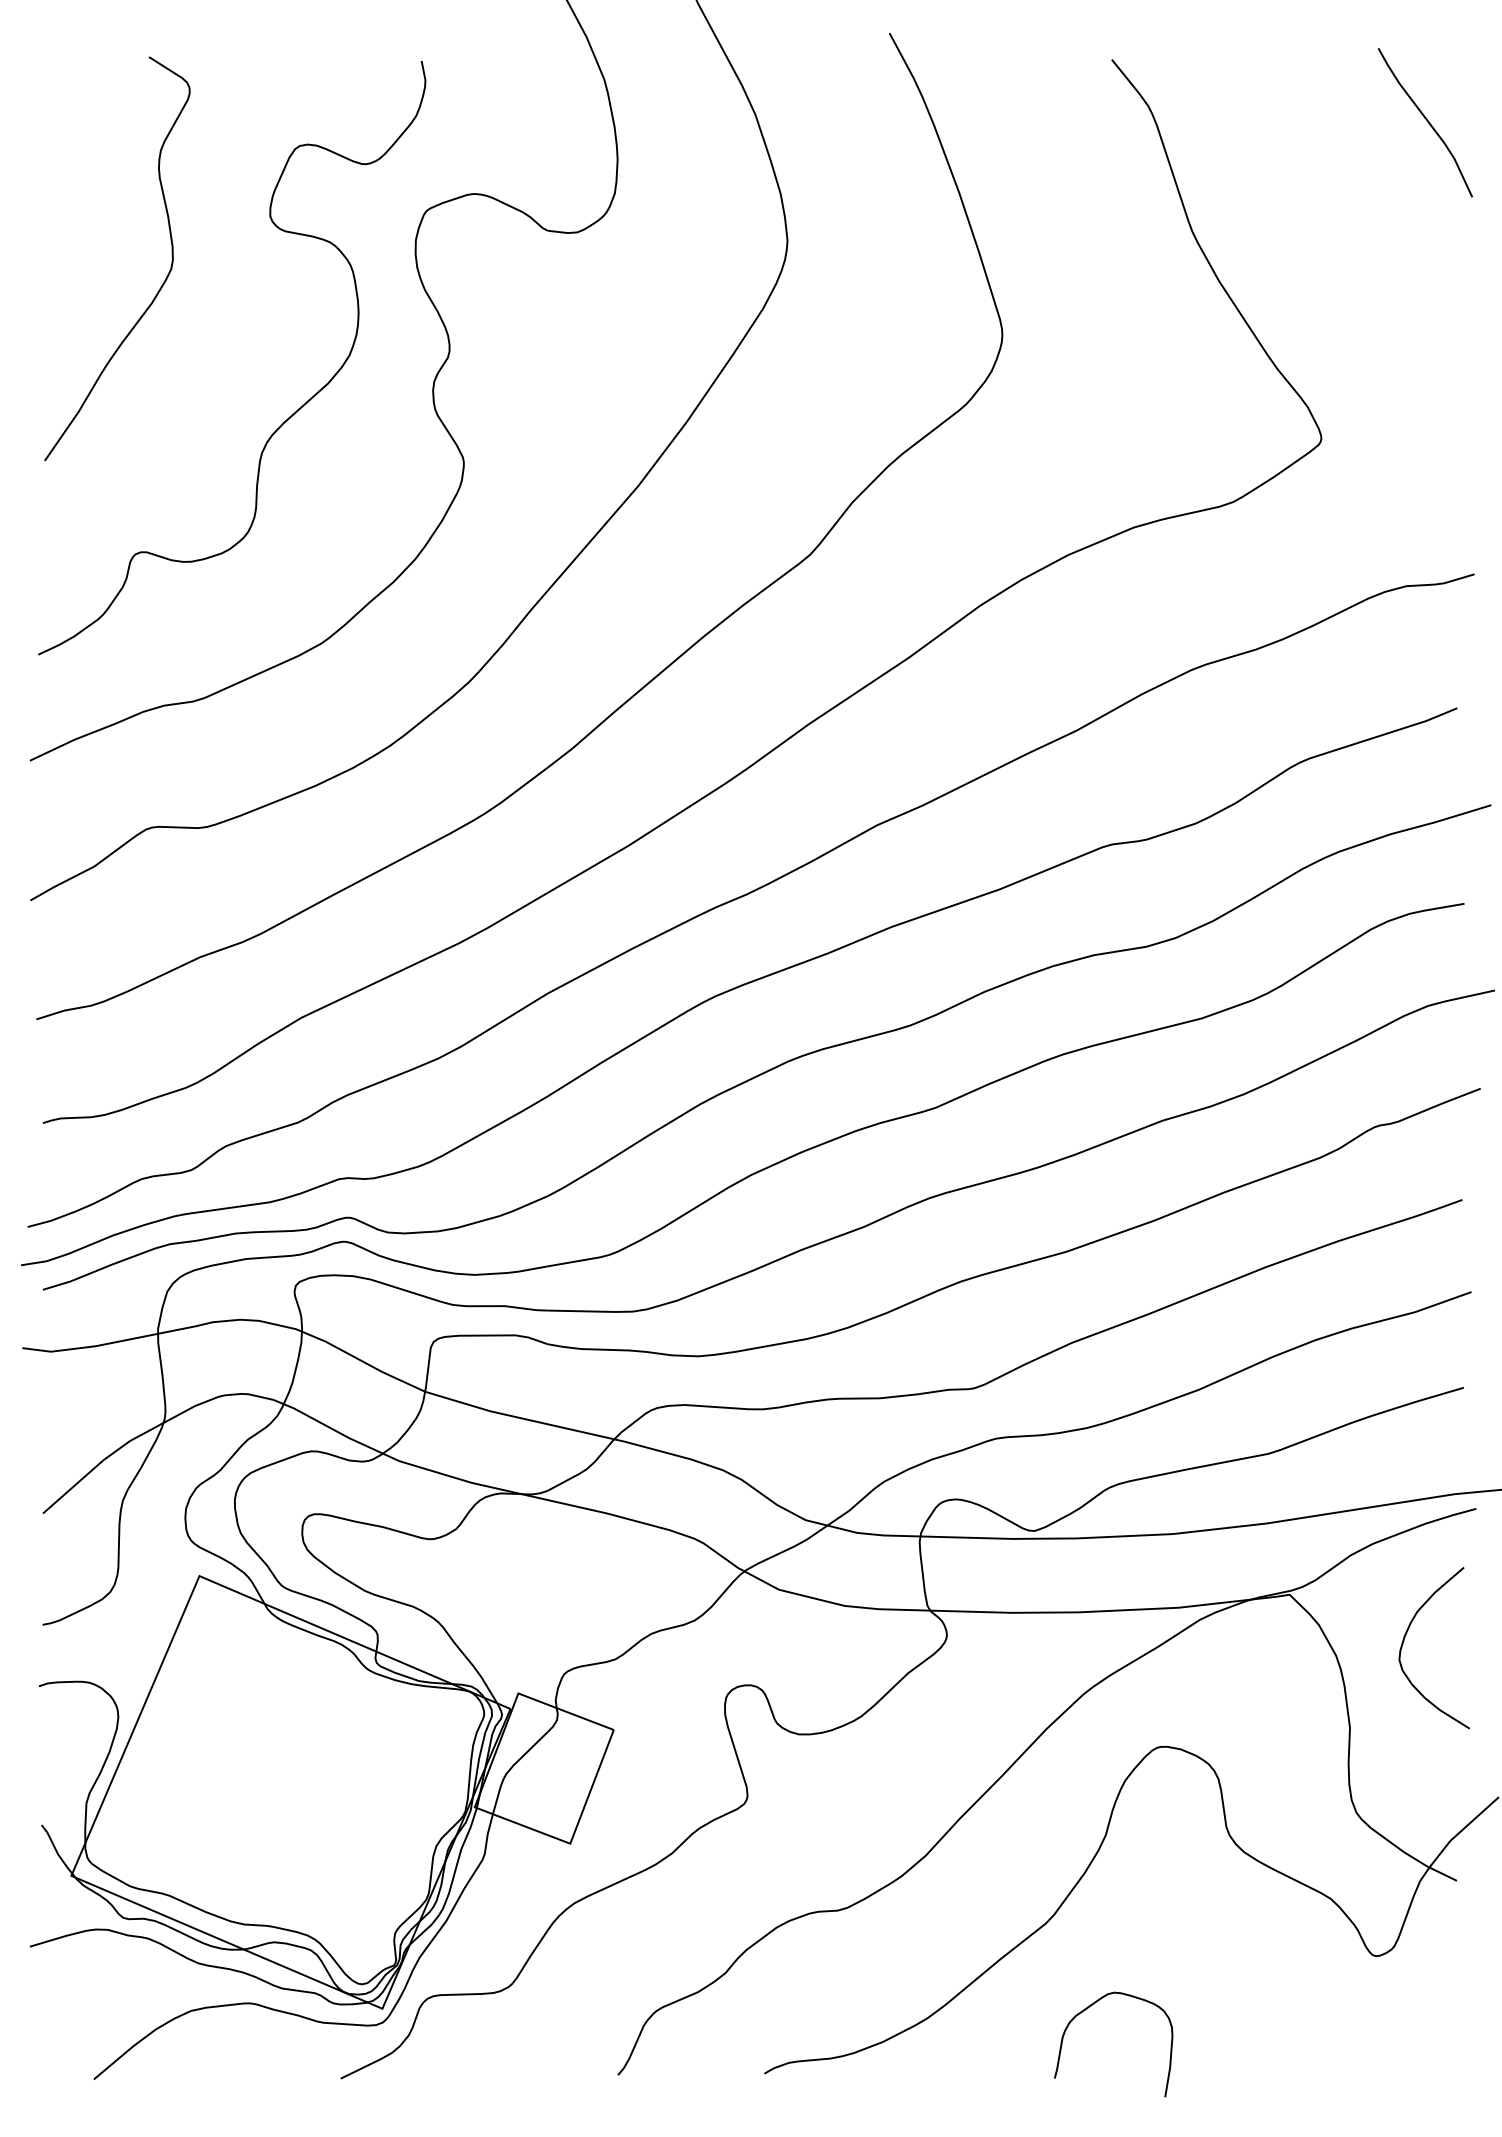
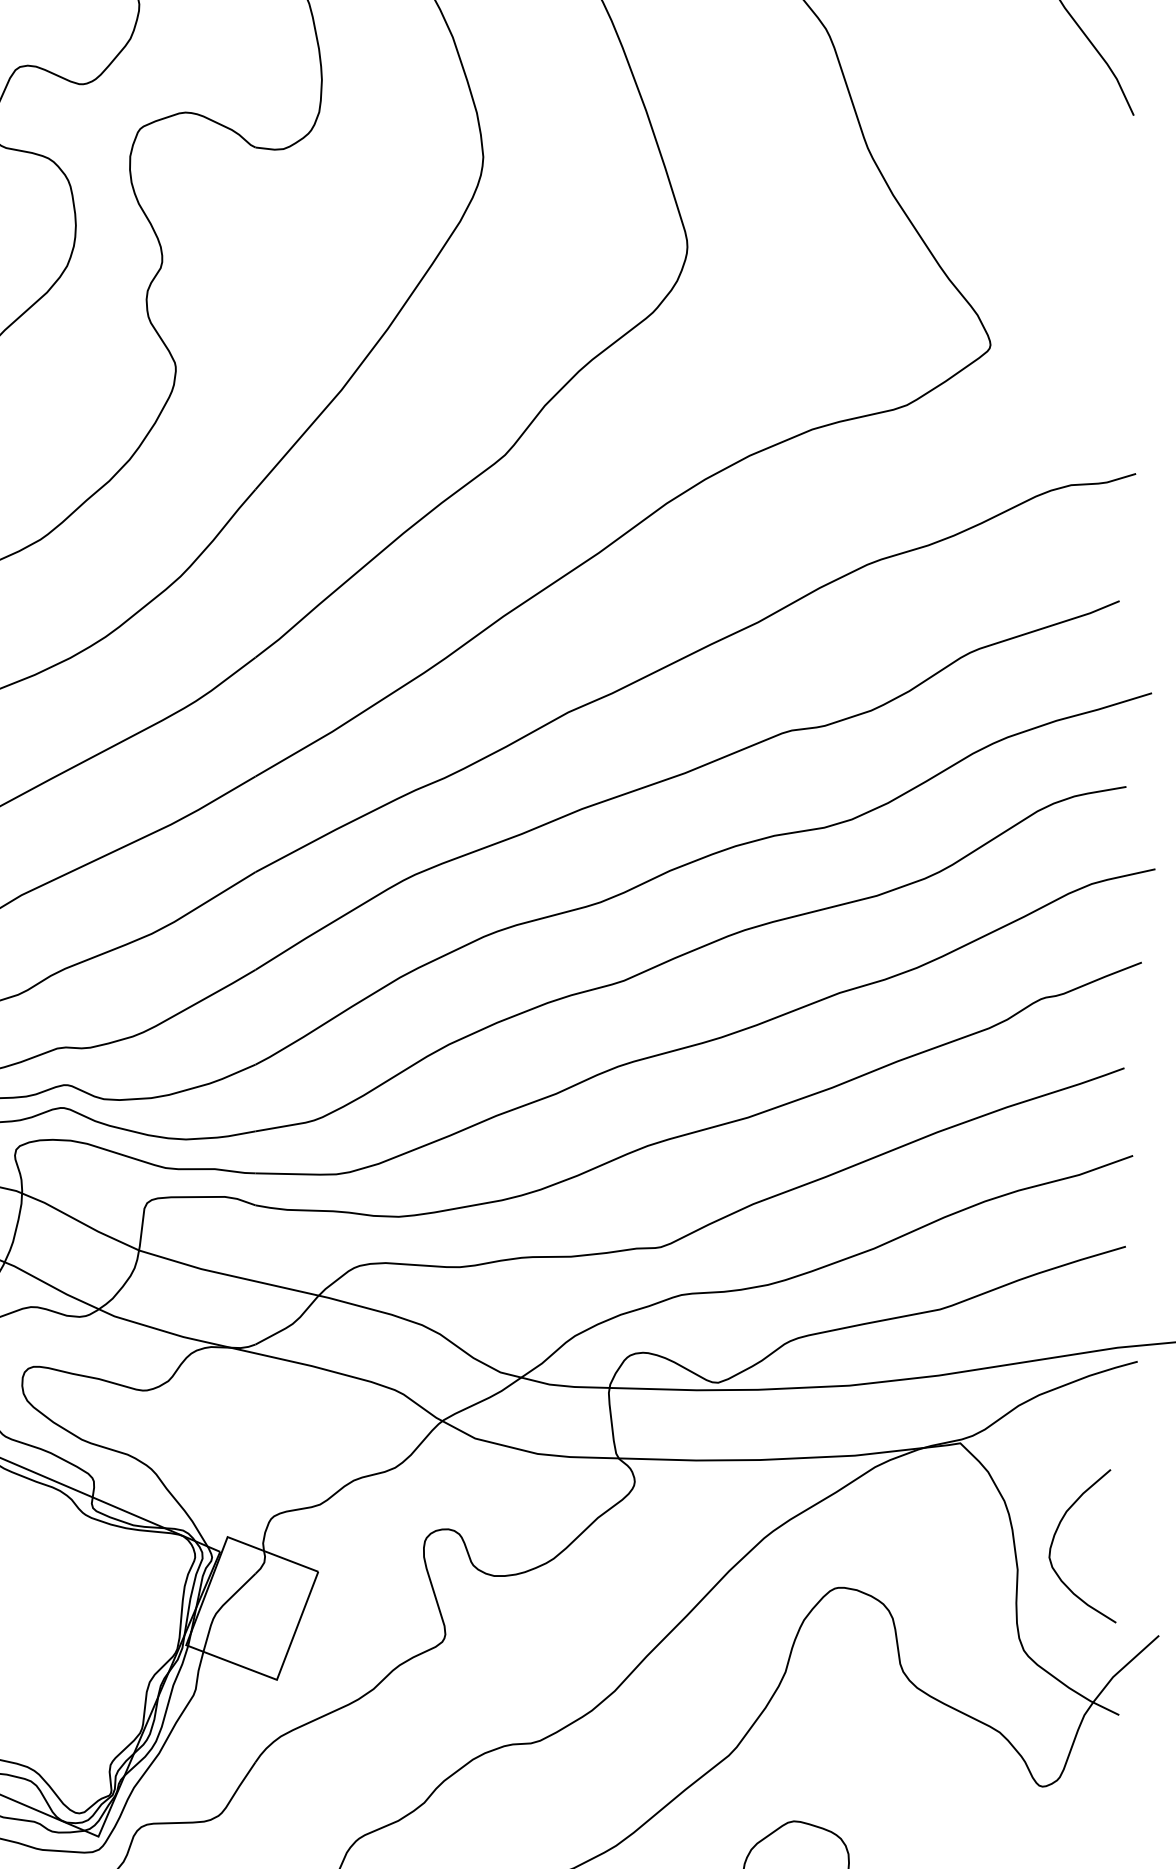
curve: (1404, 1641) -> (1054, 1539), moved

